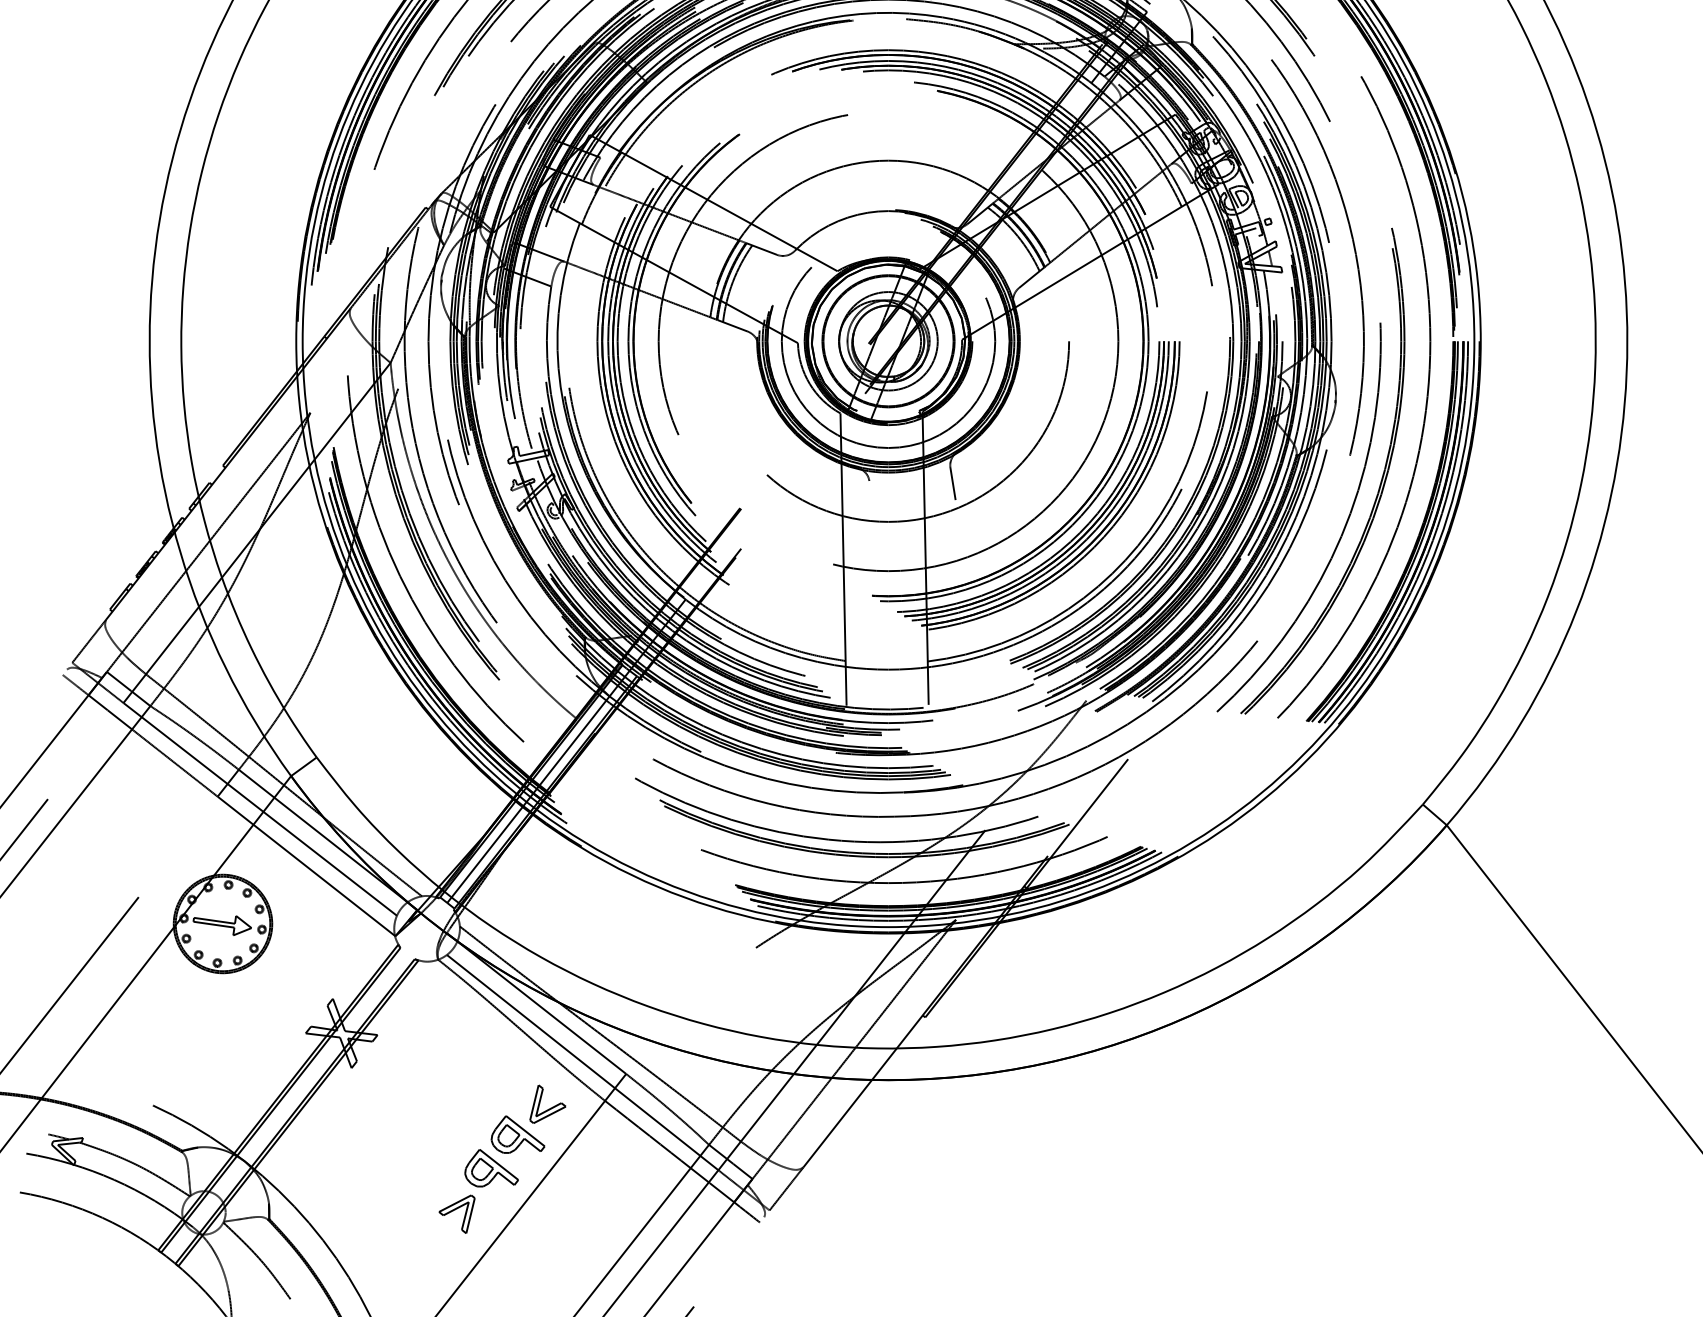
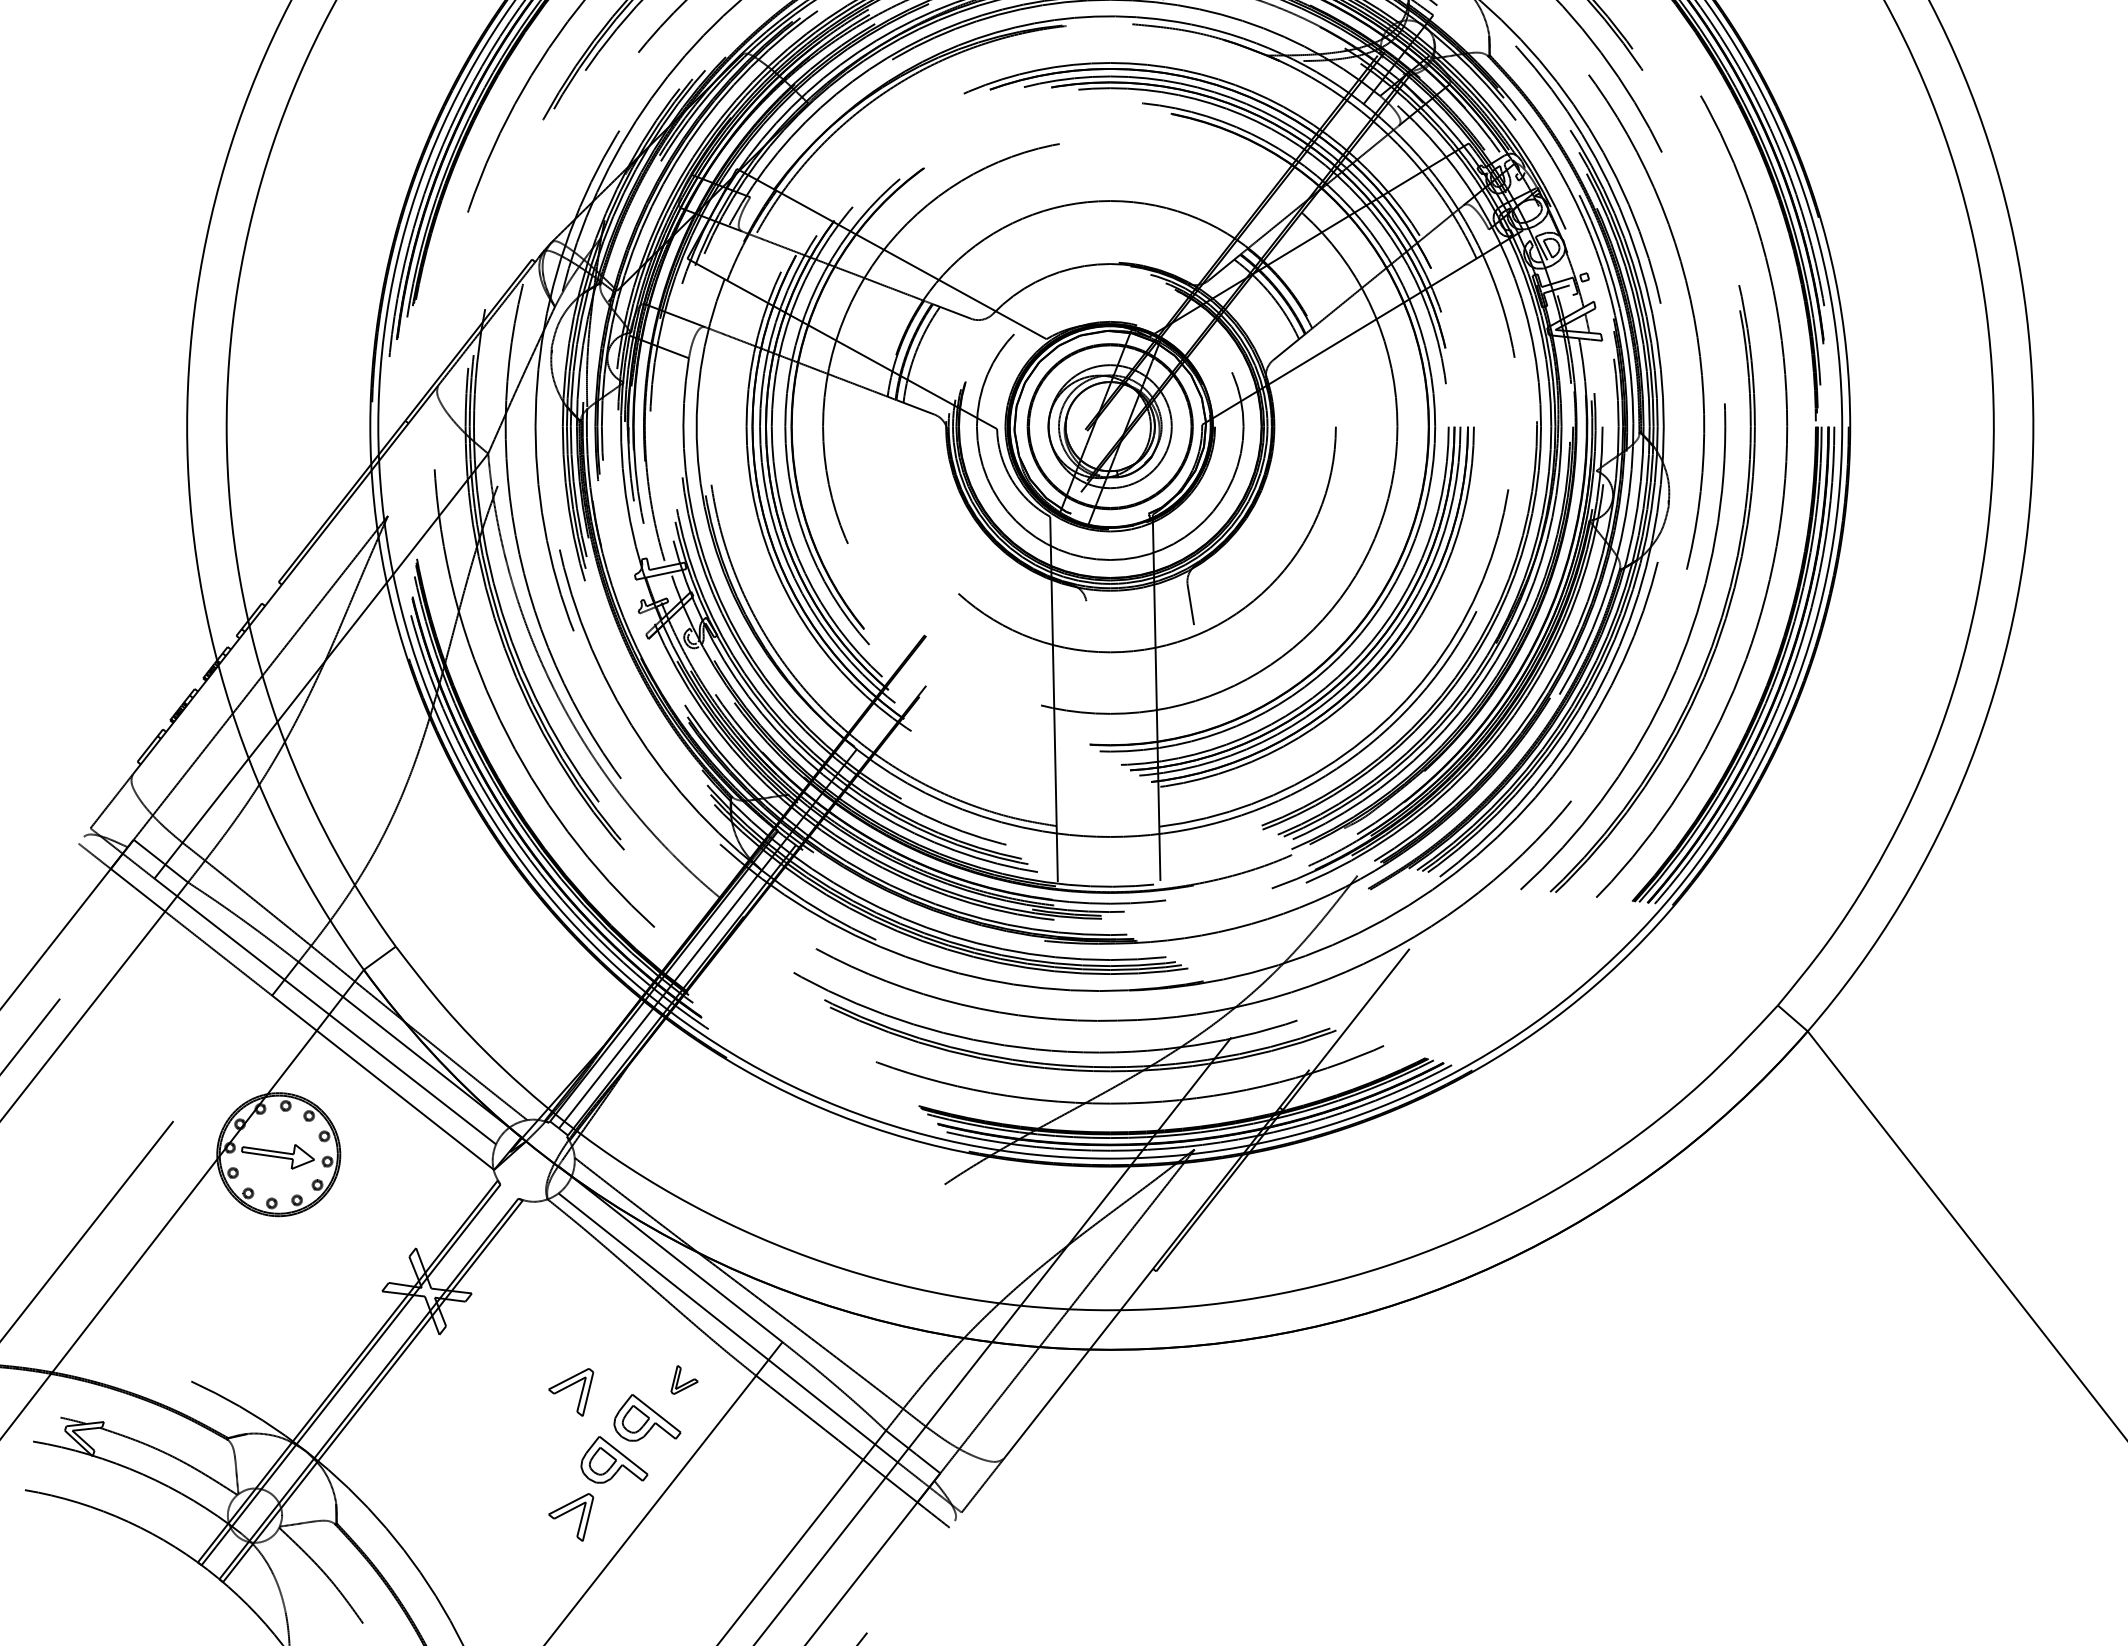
part: (547, 1103) -> (684, 1379), size x0.6
part: (457, 1114) -> (571, 1392), added

